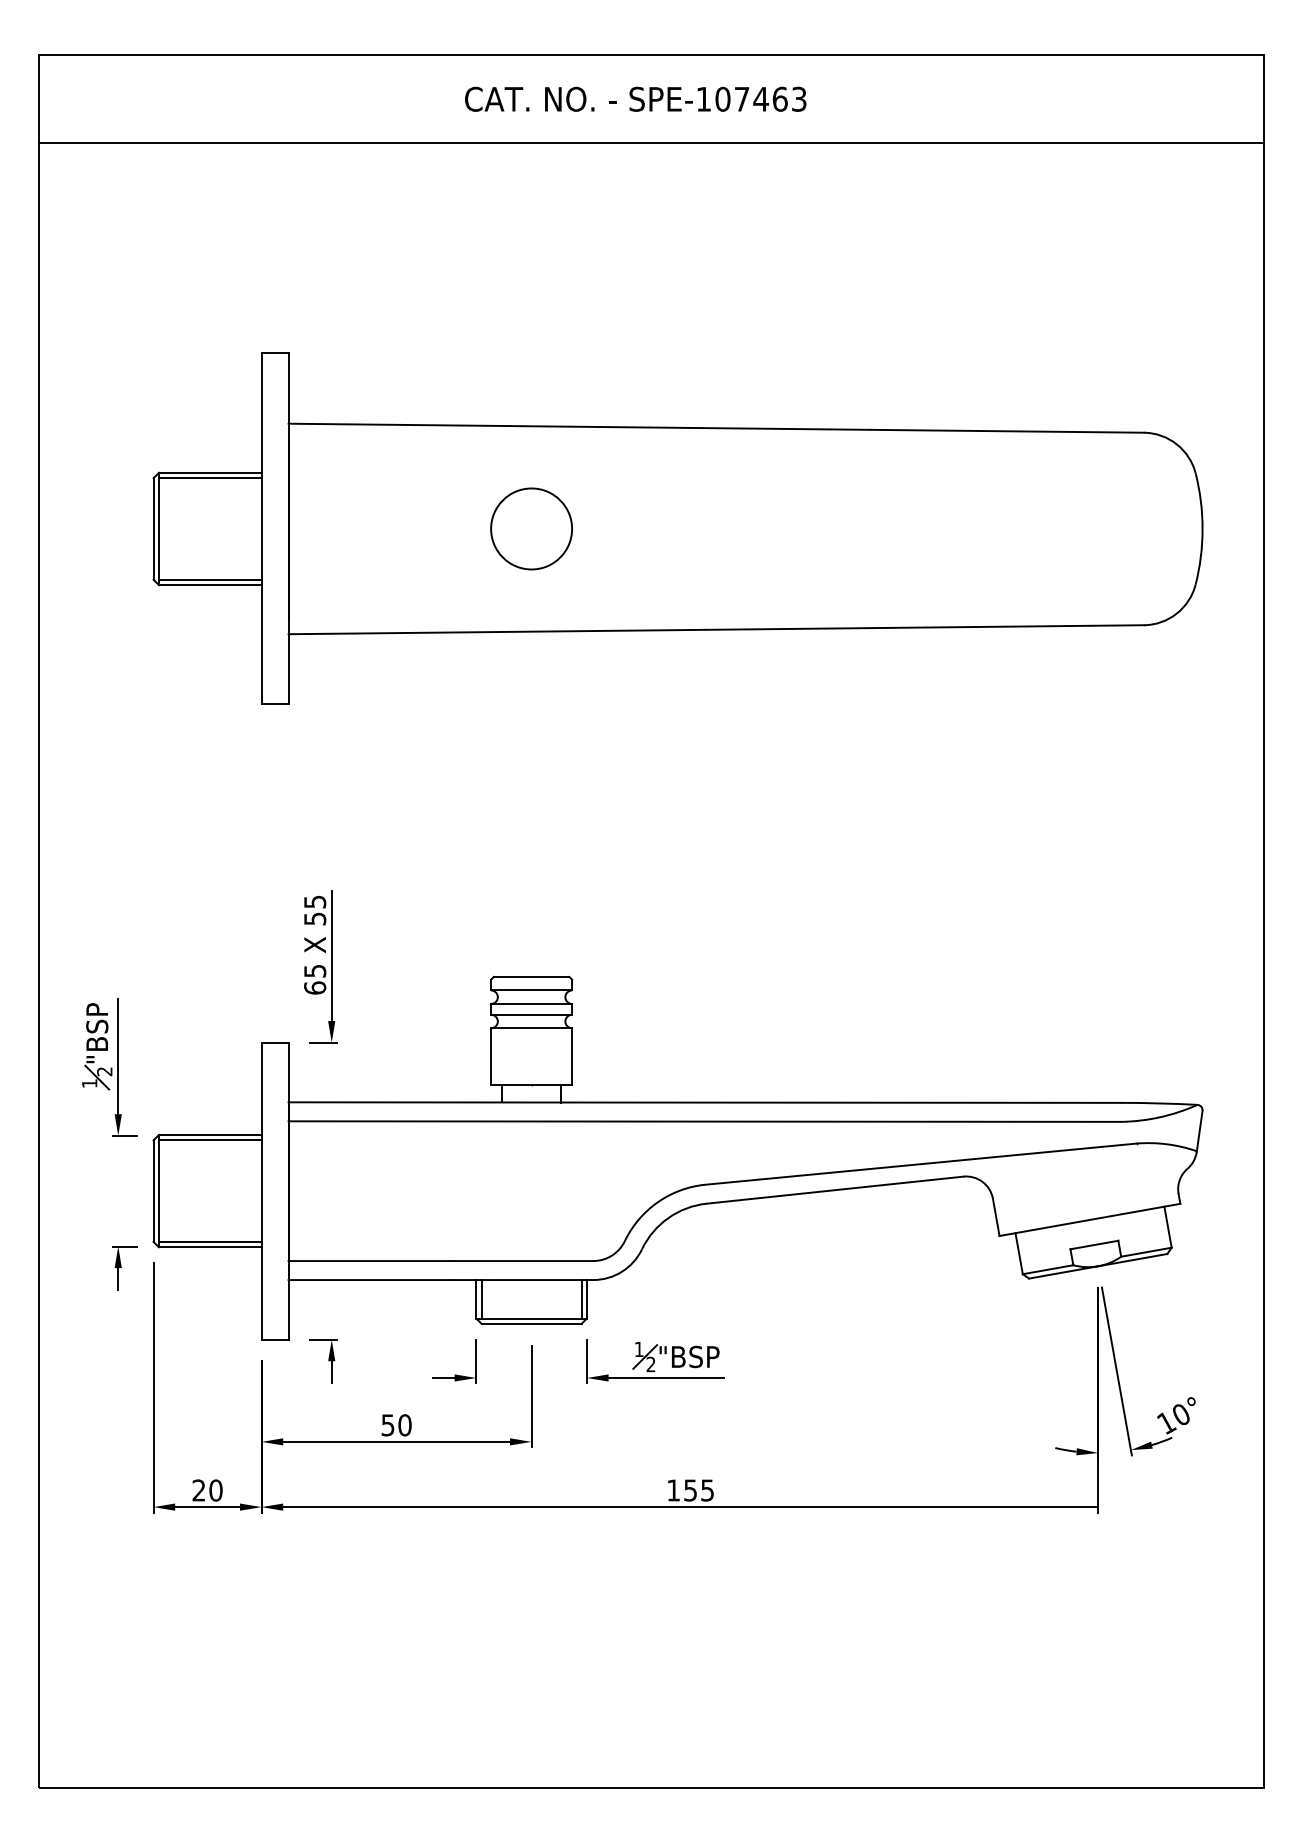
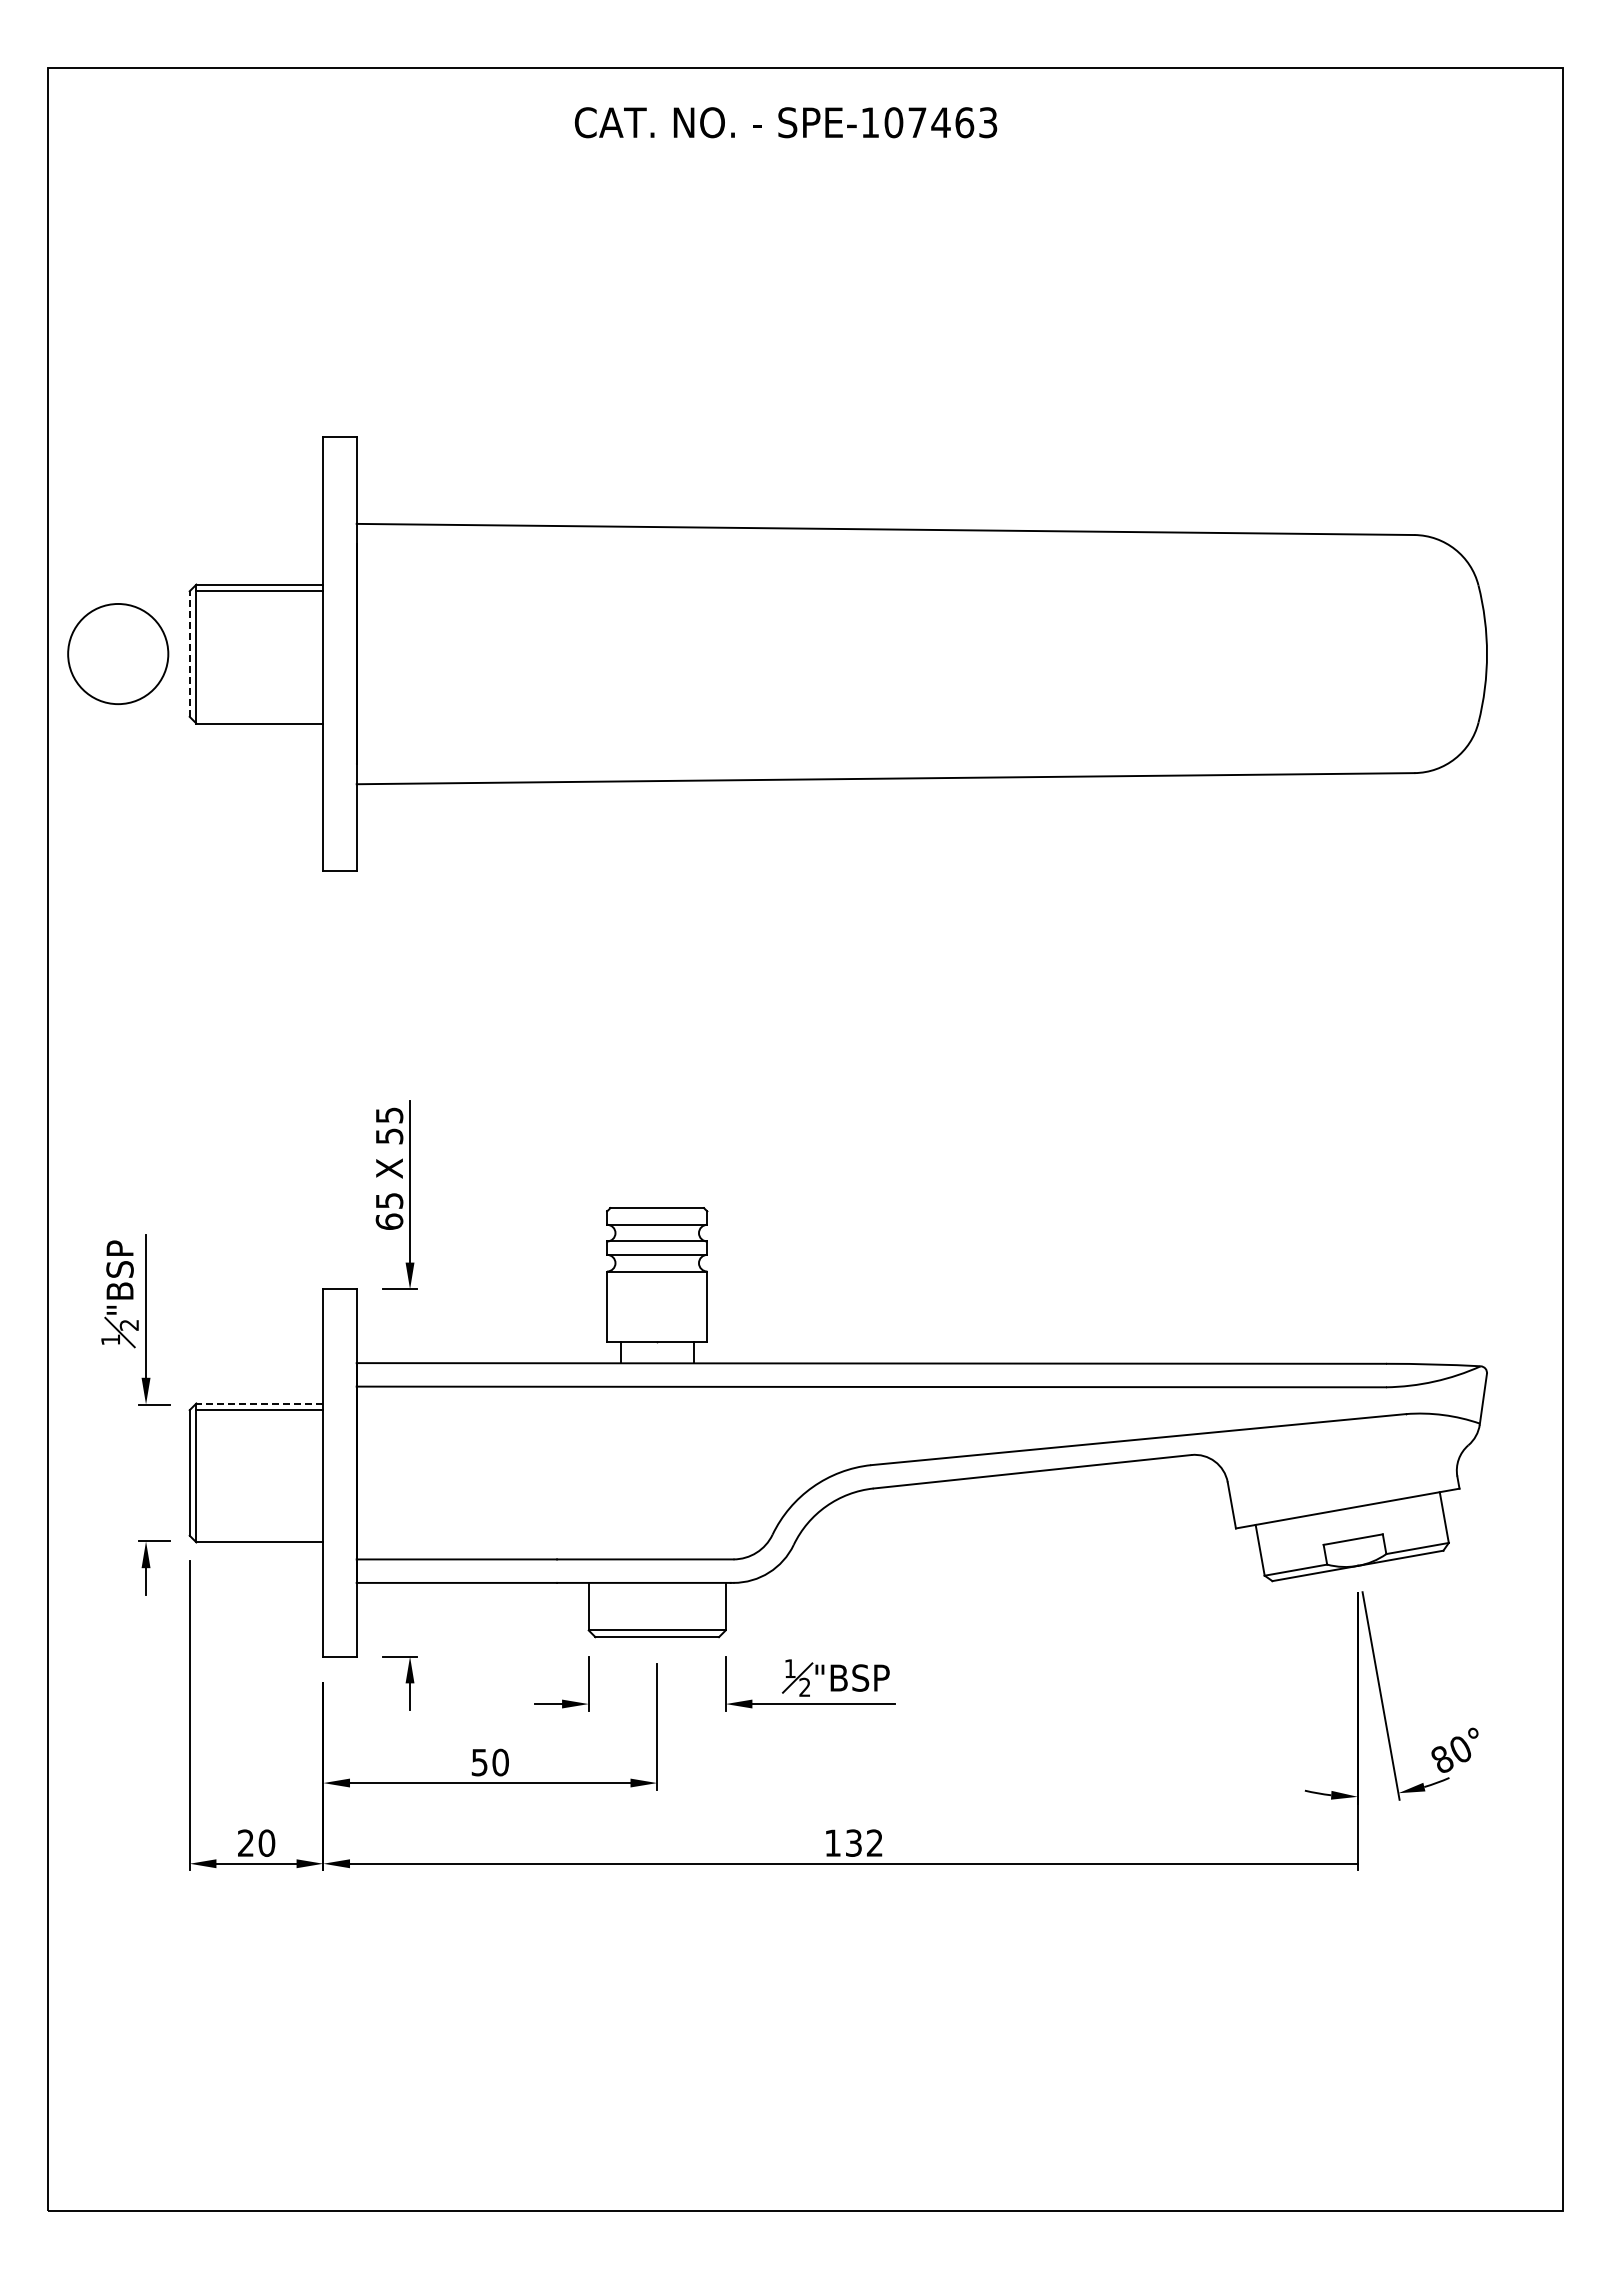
line: (651, 142) -> (805, 176), removed
circle: (531, 528) -> (118, 653), moved
line: (153, 529) -> (189, 654), solid -> dashed
line: (210, 579) -> (259, 716), removed
line: (210, 1134) -> (259, 1403), solid -> dashed
line: (210, 1241) -> (259, 1535), removed
line: (481, 1299) -> (595, 1606), removed
line: (581, 1299) -> (719, 1606), removed
text: (1166, 1422) -> (1442, 1759), 10° -> 80°
text: (699, 1489) -> (864, 1842), 155 -> 132

